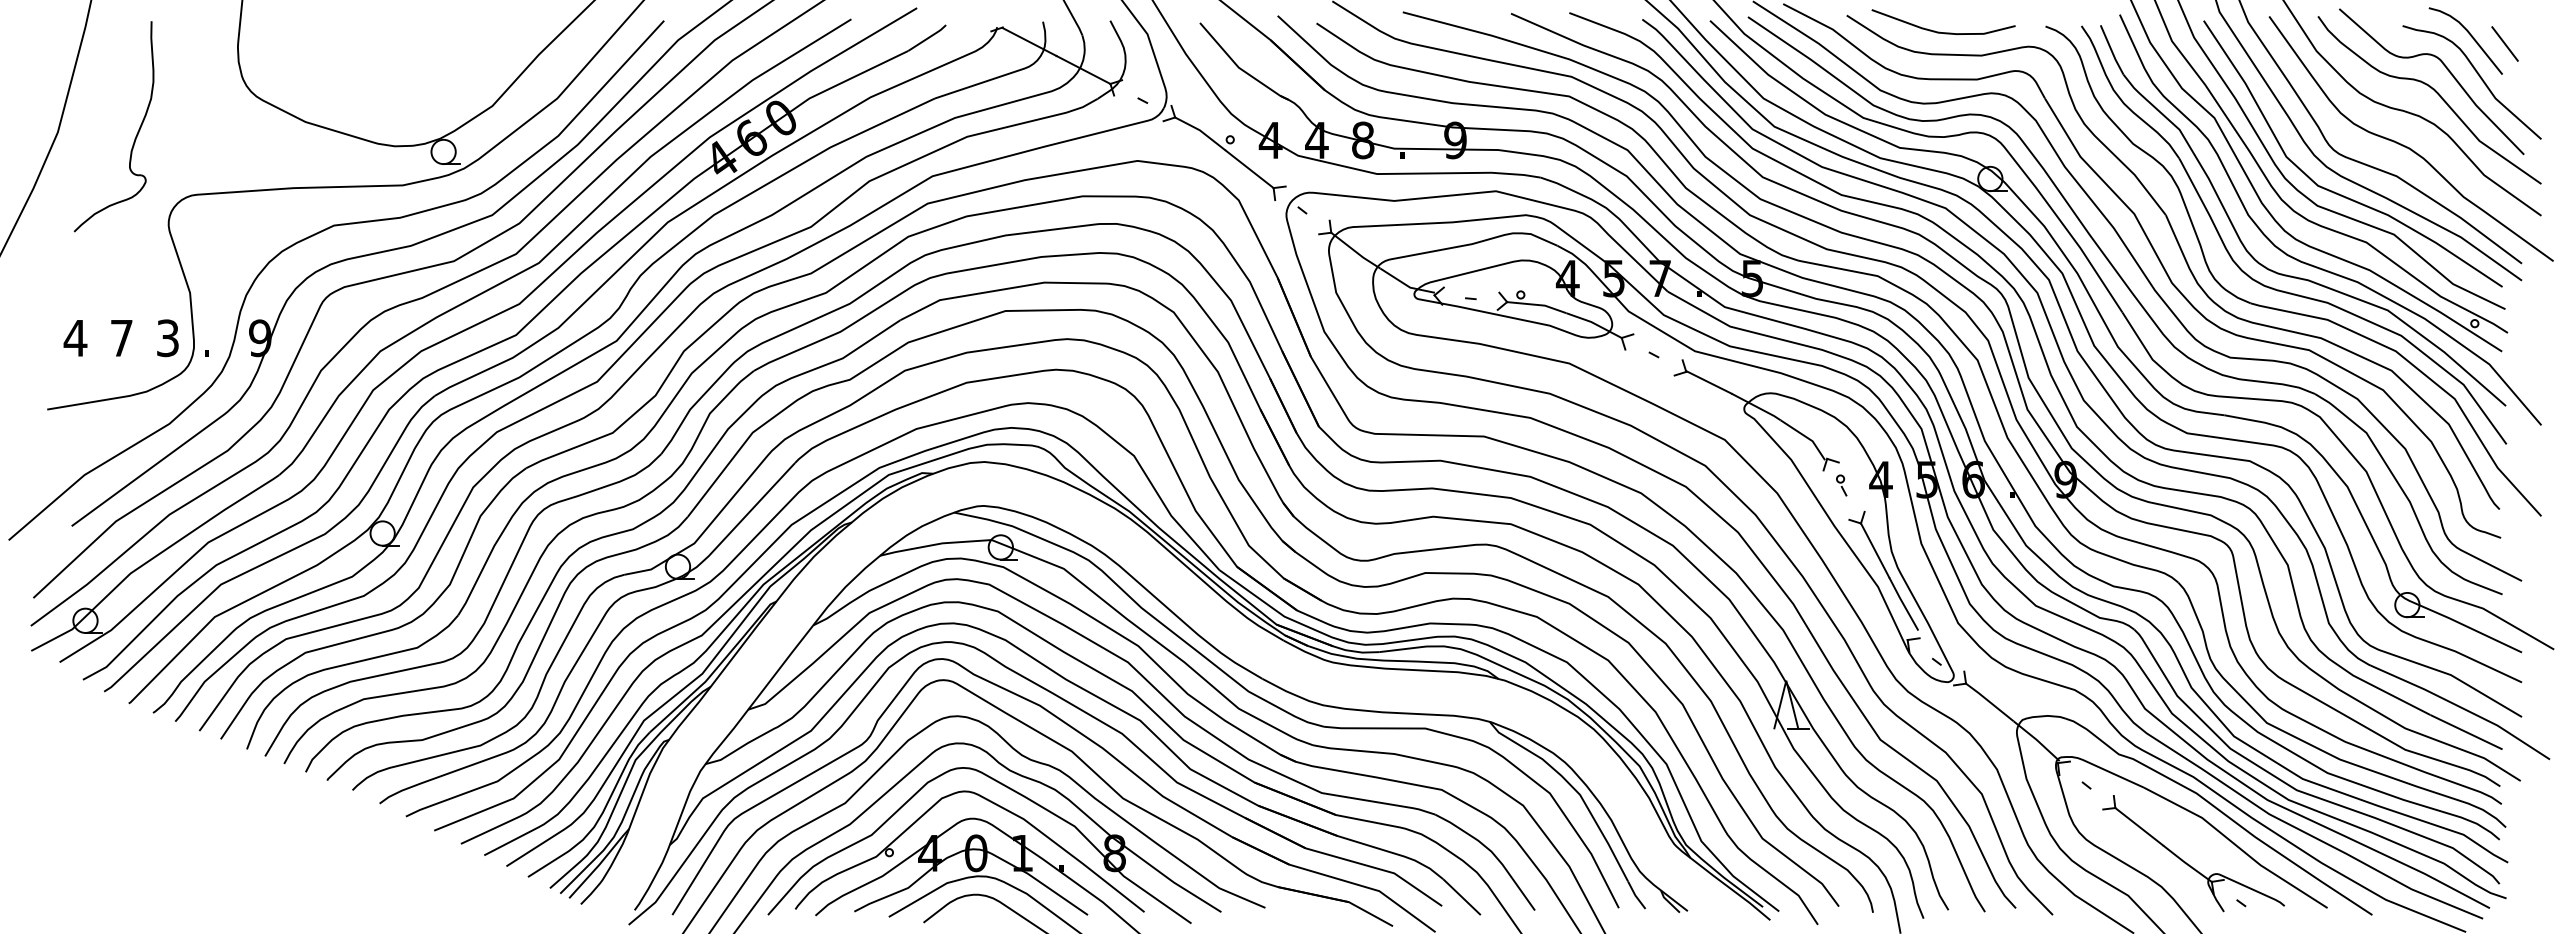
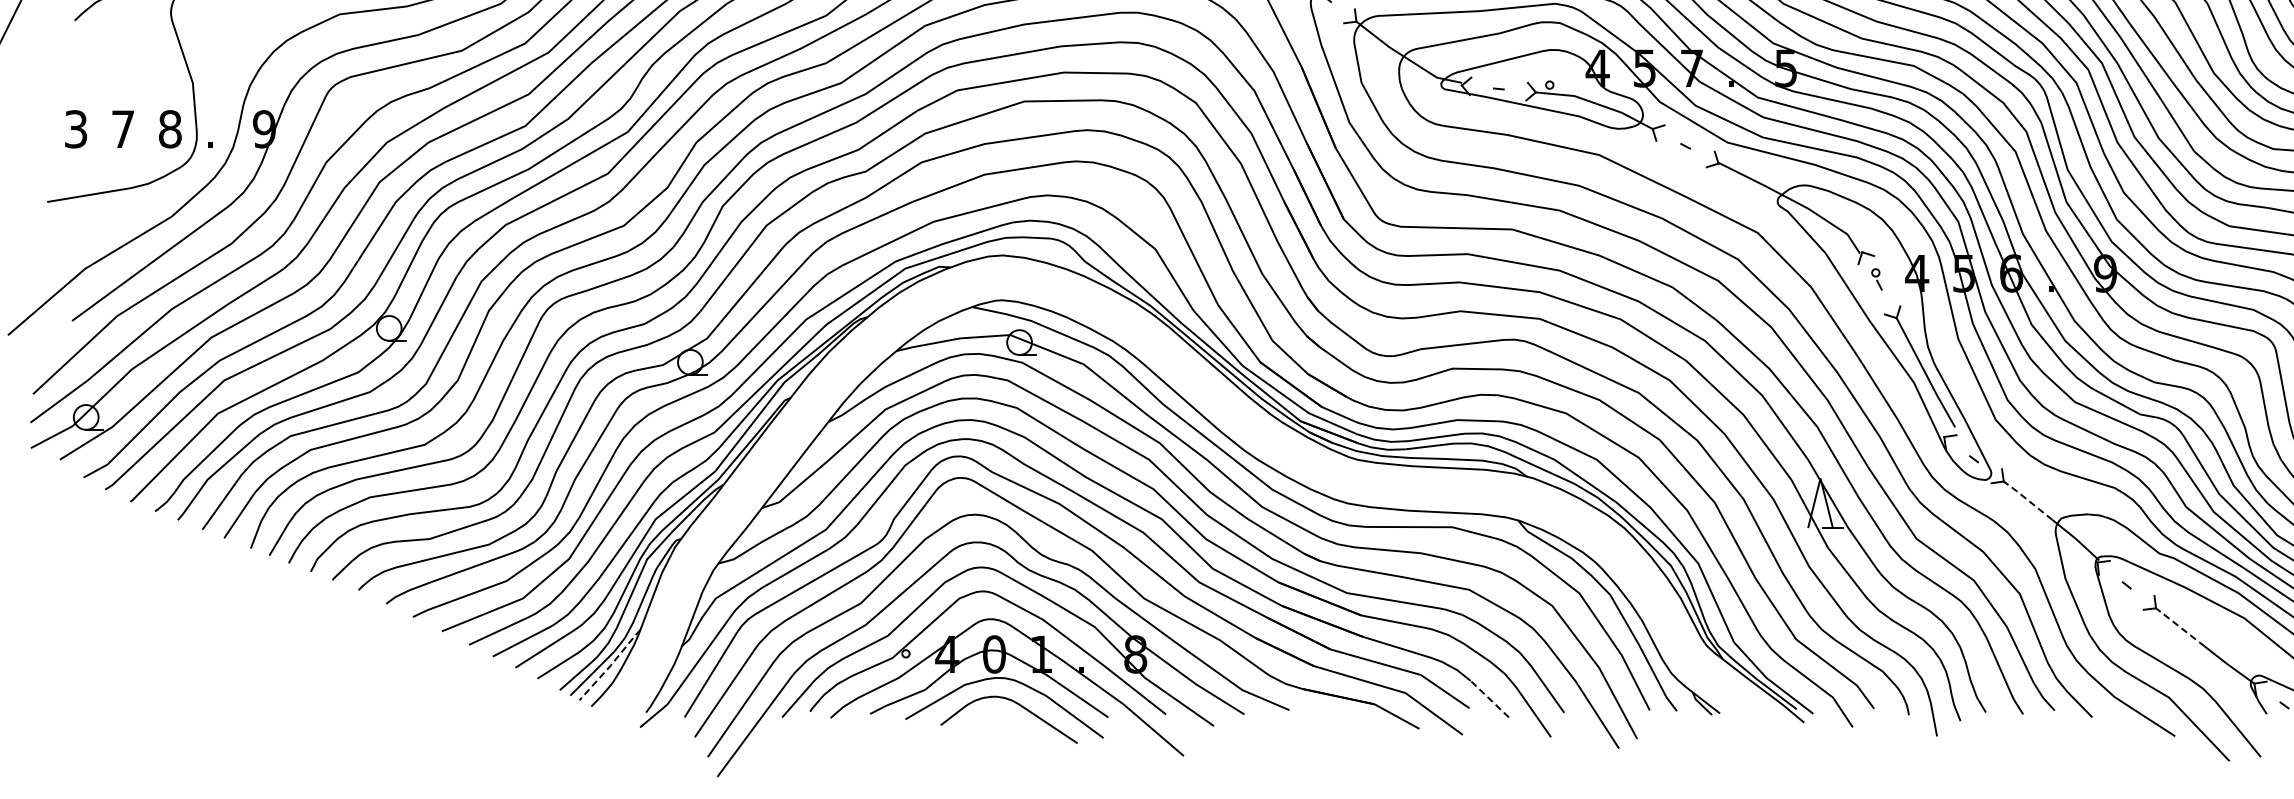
text: (75, 338) -> (76, 129), 4 -> 3
text: (167, 338) -> (169, 129), 3 -> 8
line: (1989, 701) -> (2027, 499), solid -> dashed
line: (2138, 826) -> (2179, 627), solid -> dashed
line: (599, 864) -> (610, 665), solid -> dashed
line: (1462, 897) -> (1490, 699), solid -> dashed

